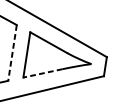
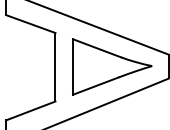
line: (12, 53) -> (55, 67), dashed -> solid
line: (42, 73) -> (95, 86), dashed -> solid

